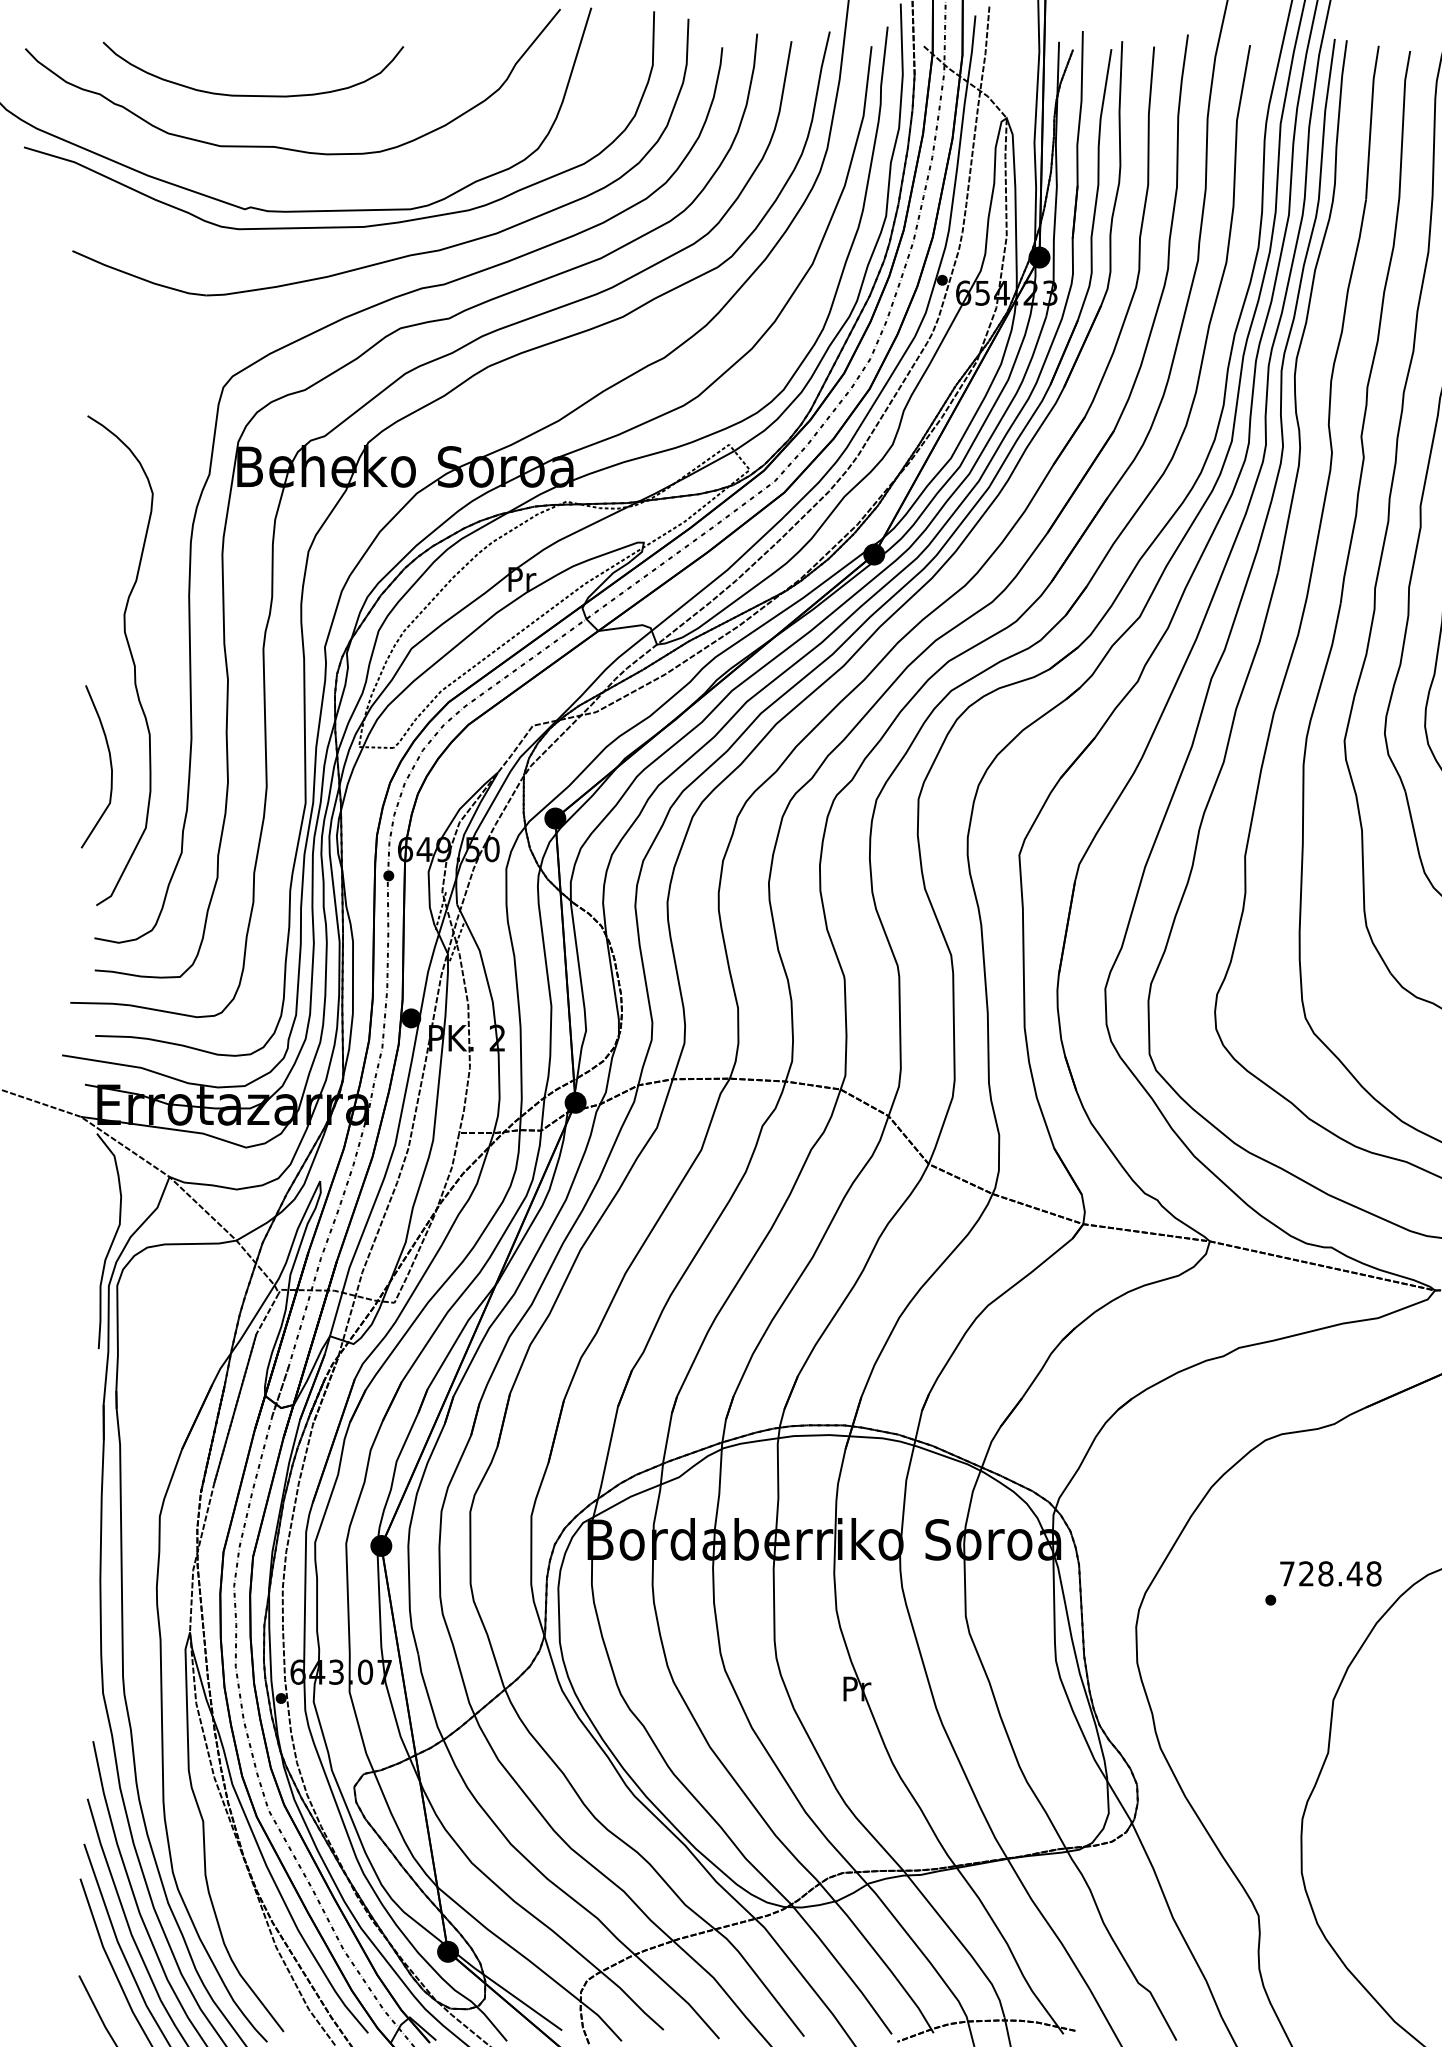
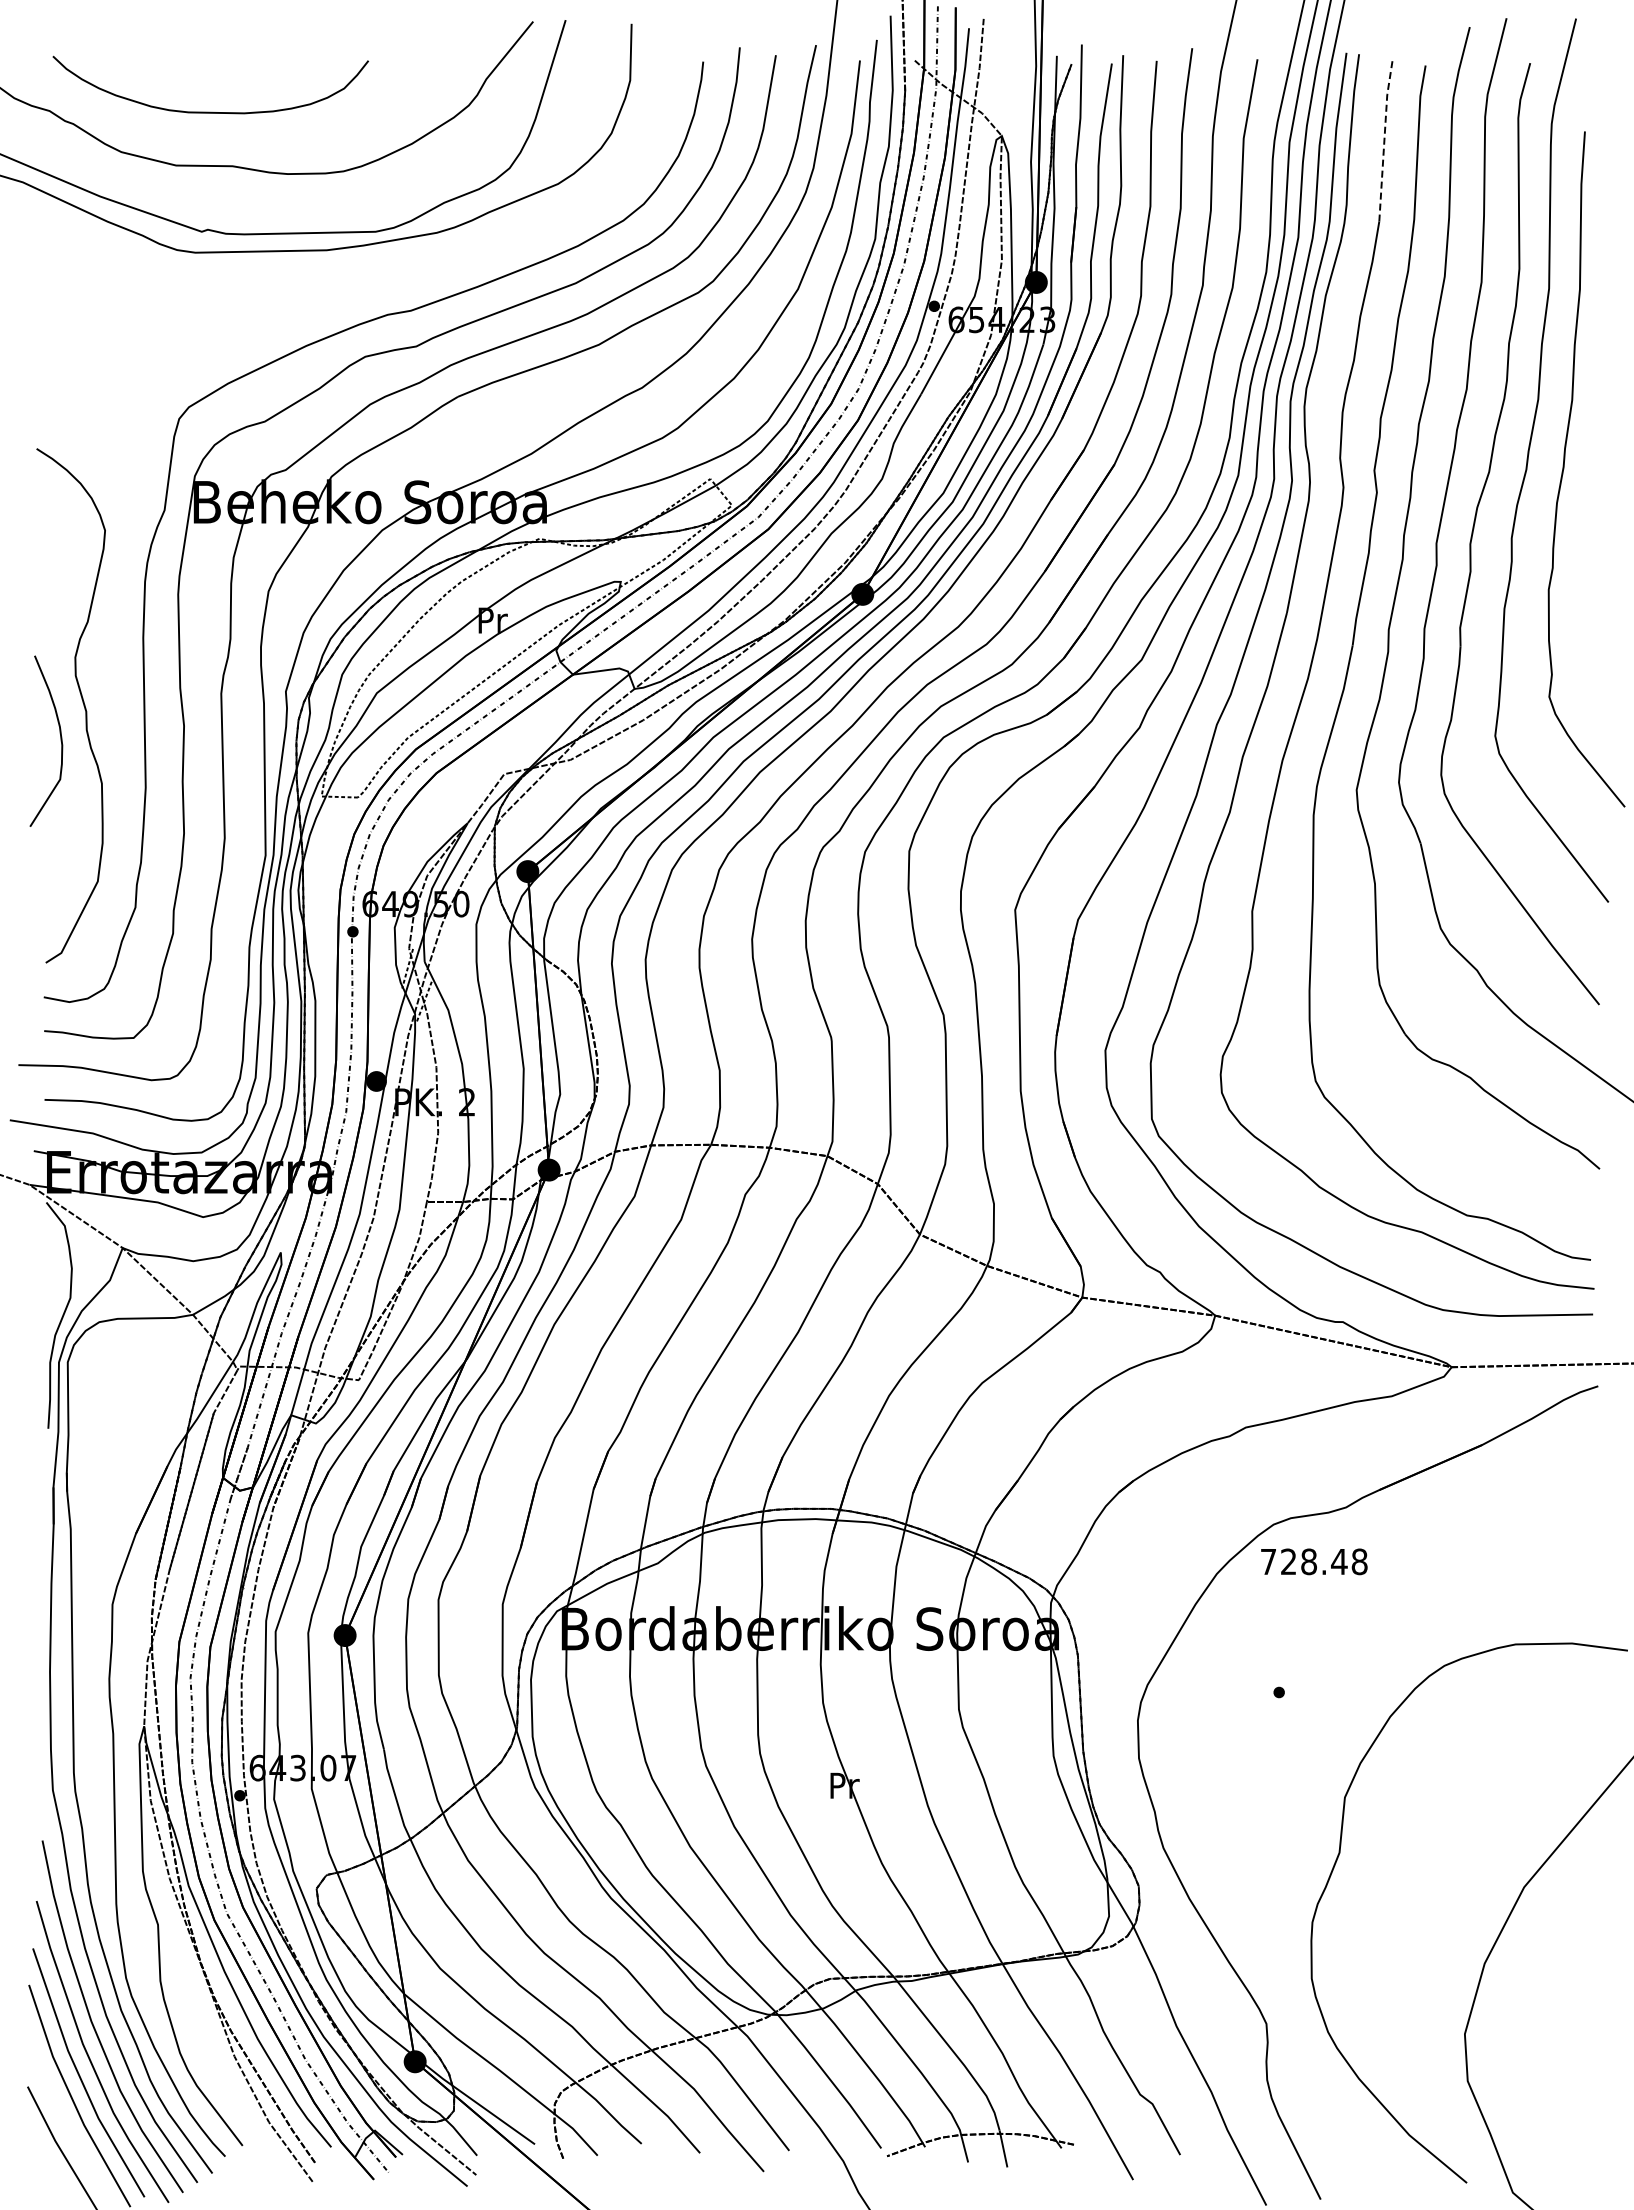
line: (1371, 121) -> (1384, 139), solid -> dashed
part: (404, 255) -> (369, 280), removed
curve: (110, 766) -> (60, 740), moved
text: (1331, 1573) -> (1314, 1561), moved

